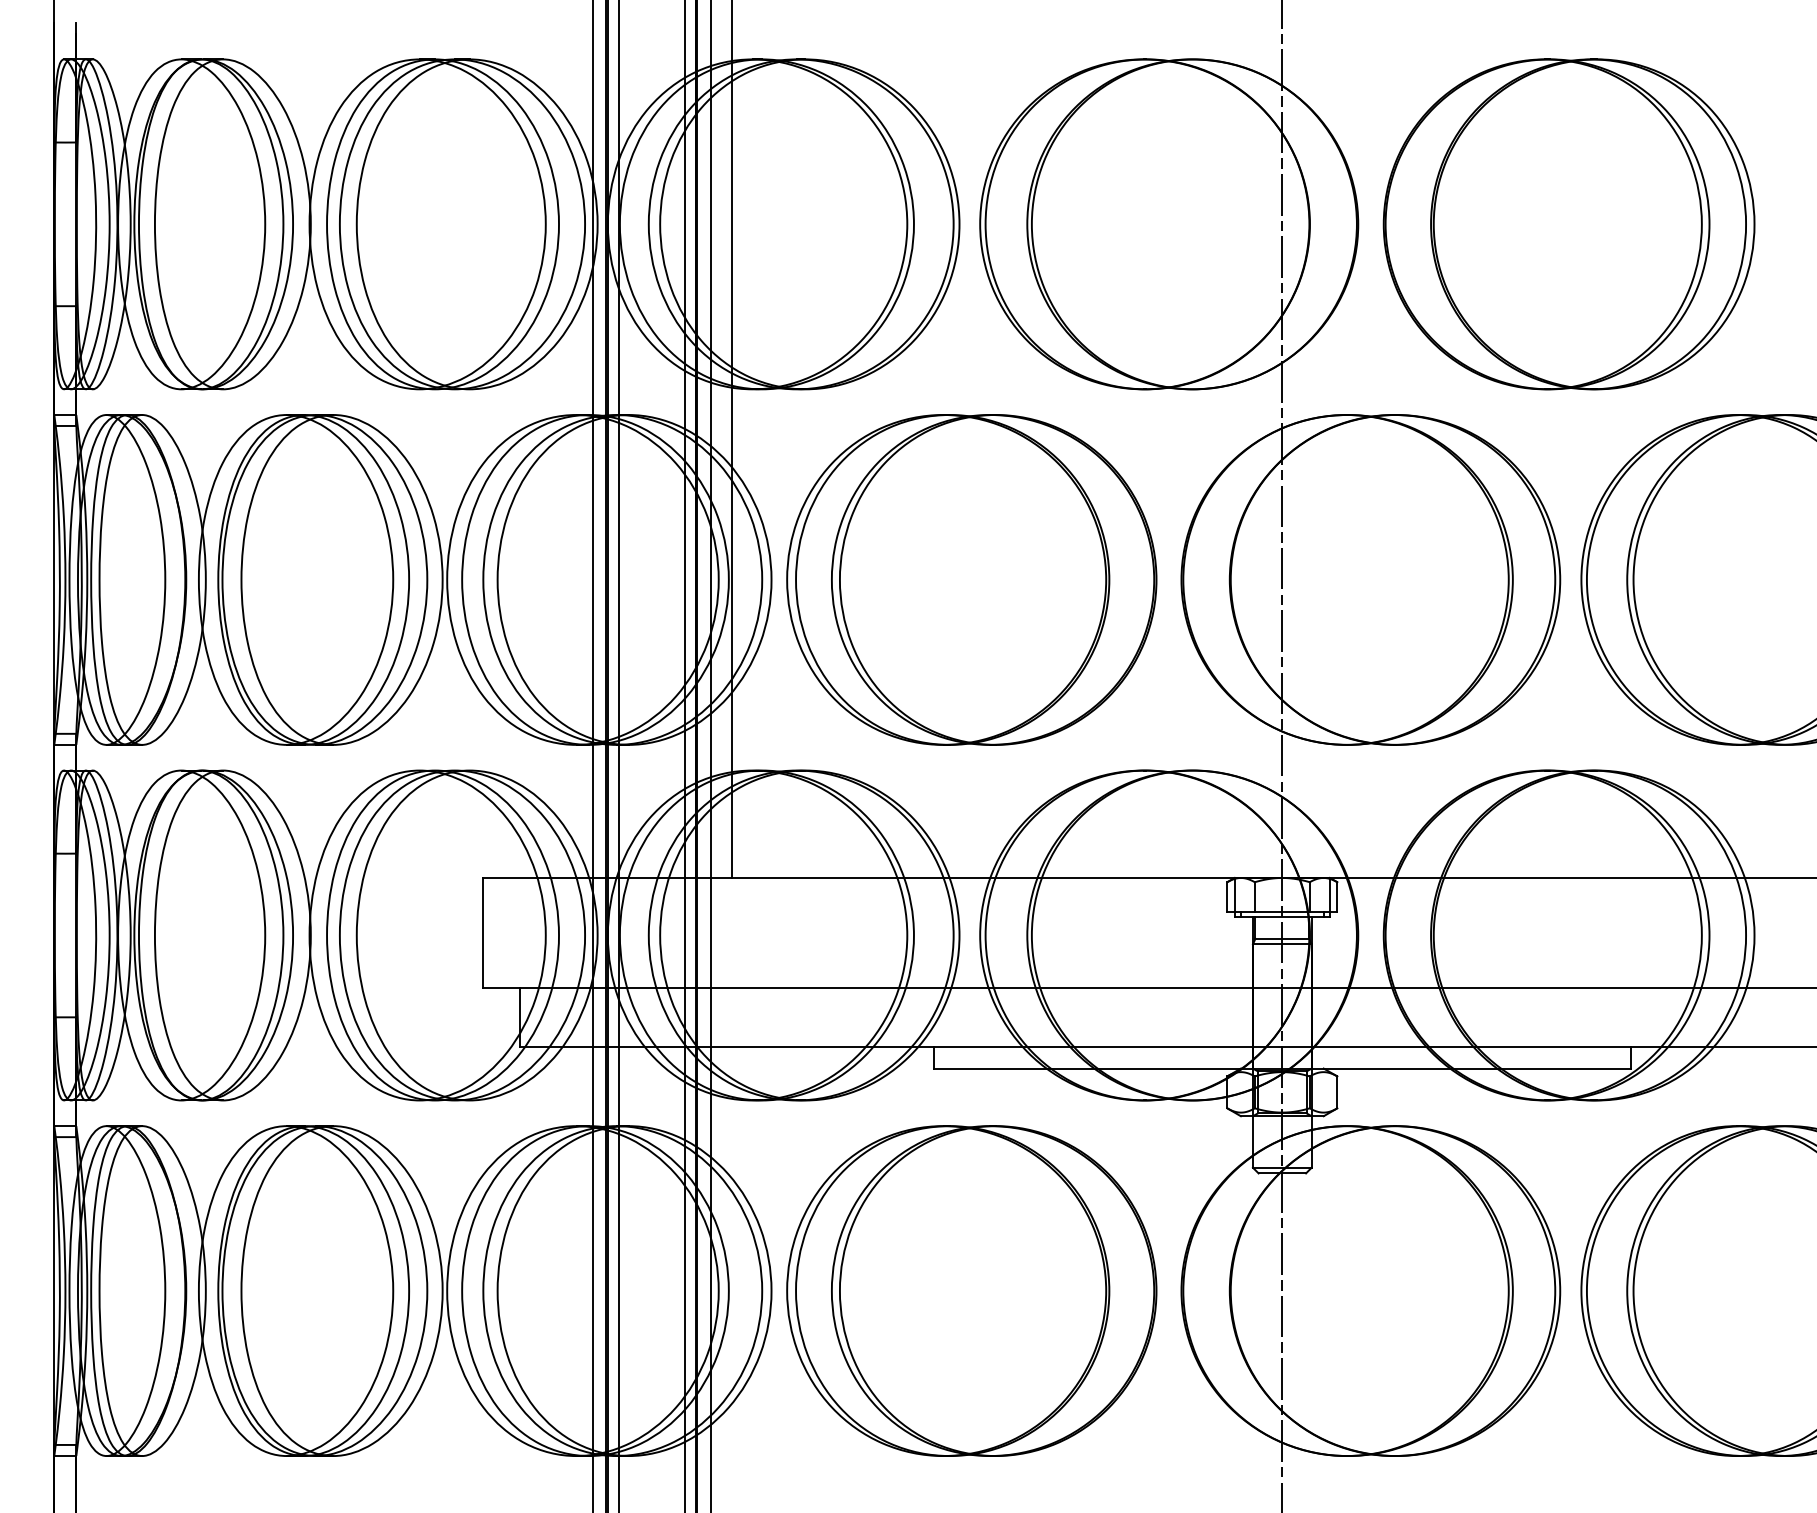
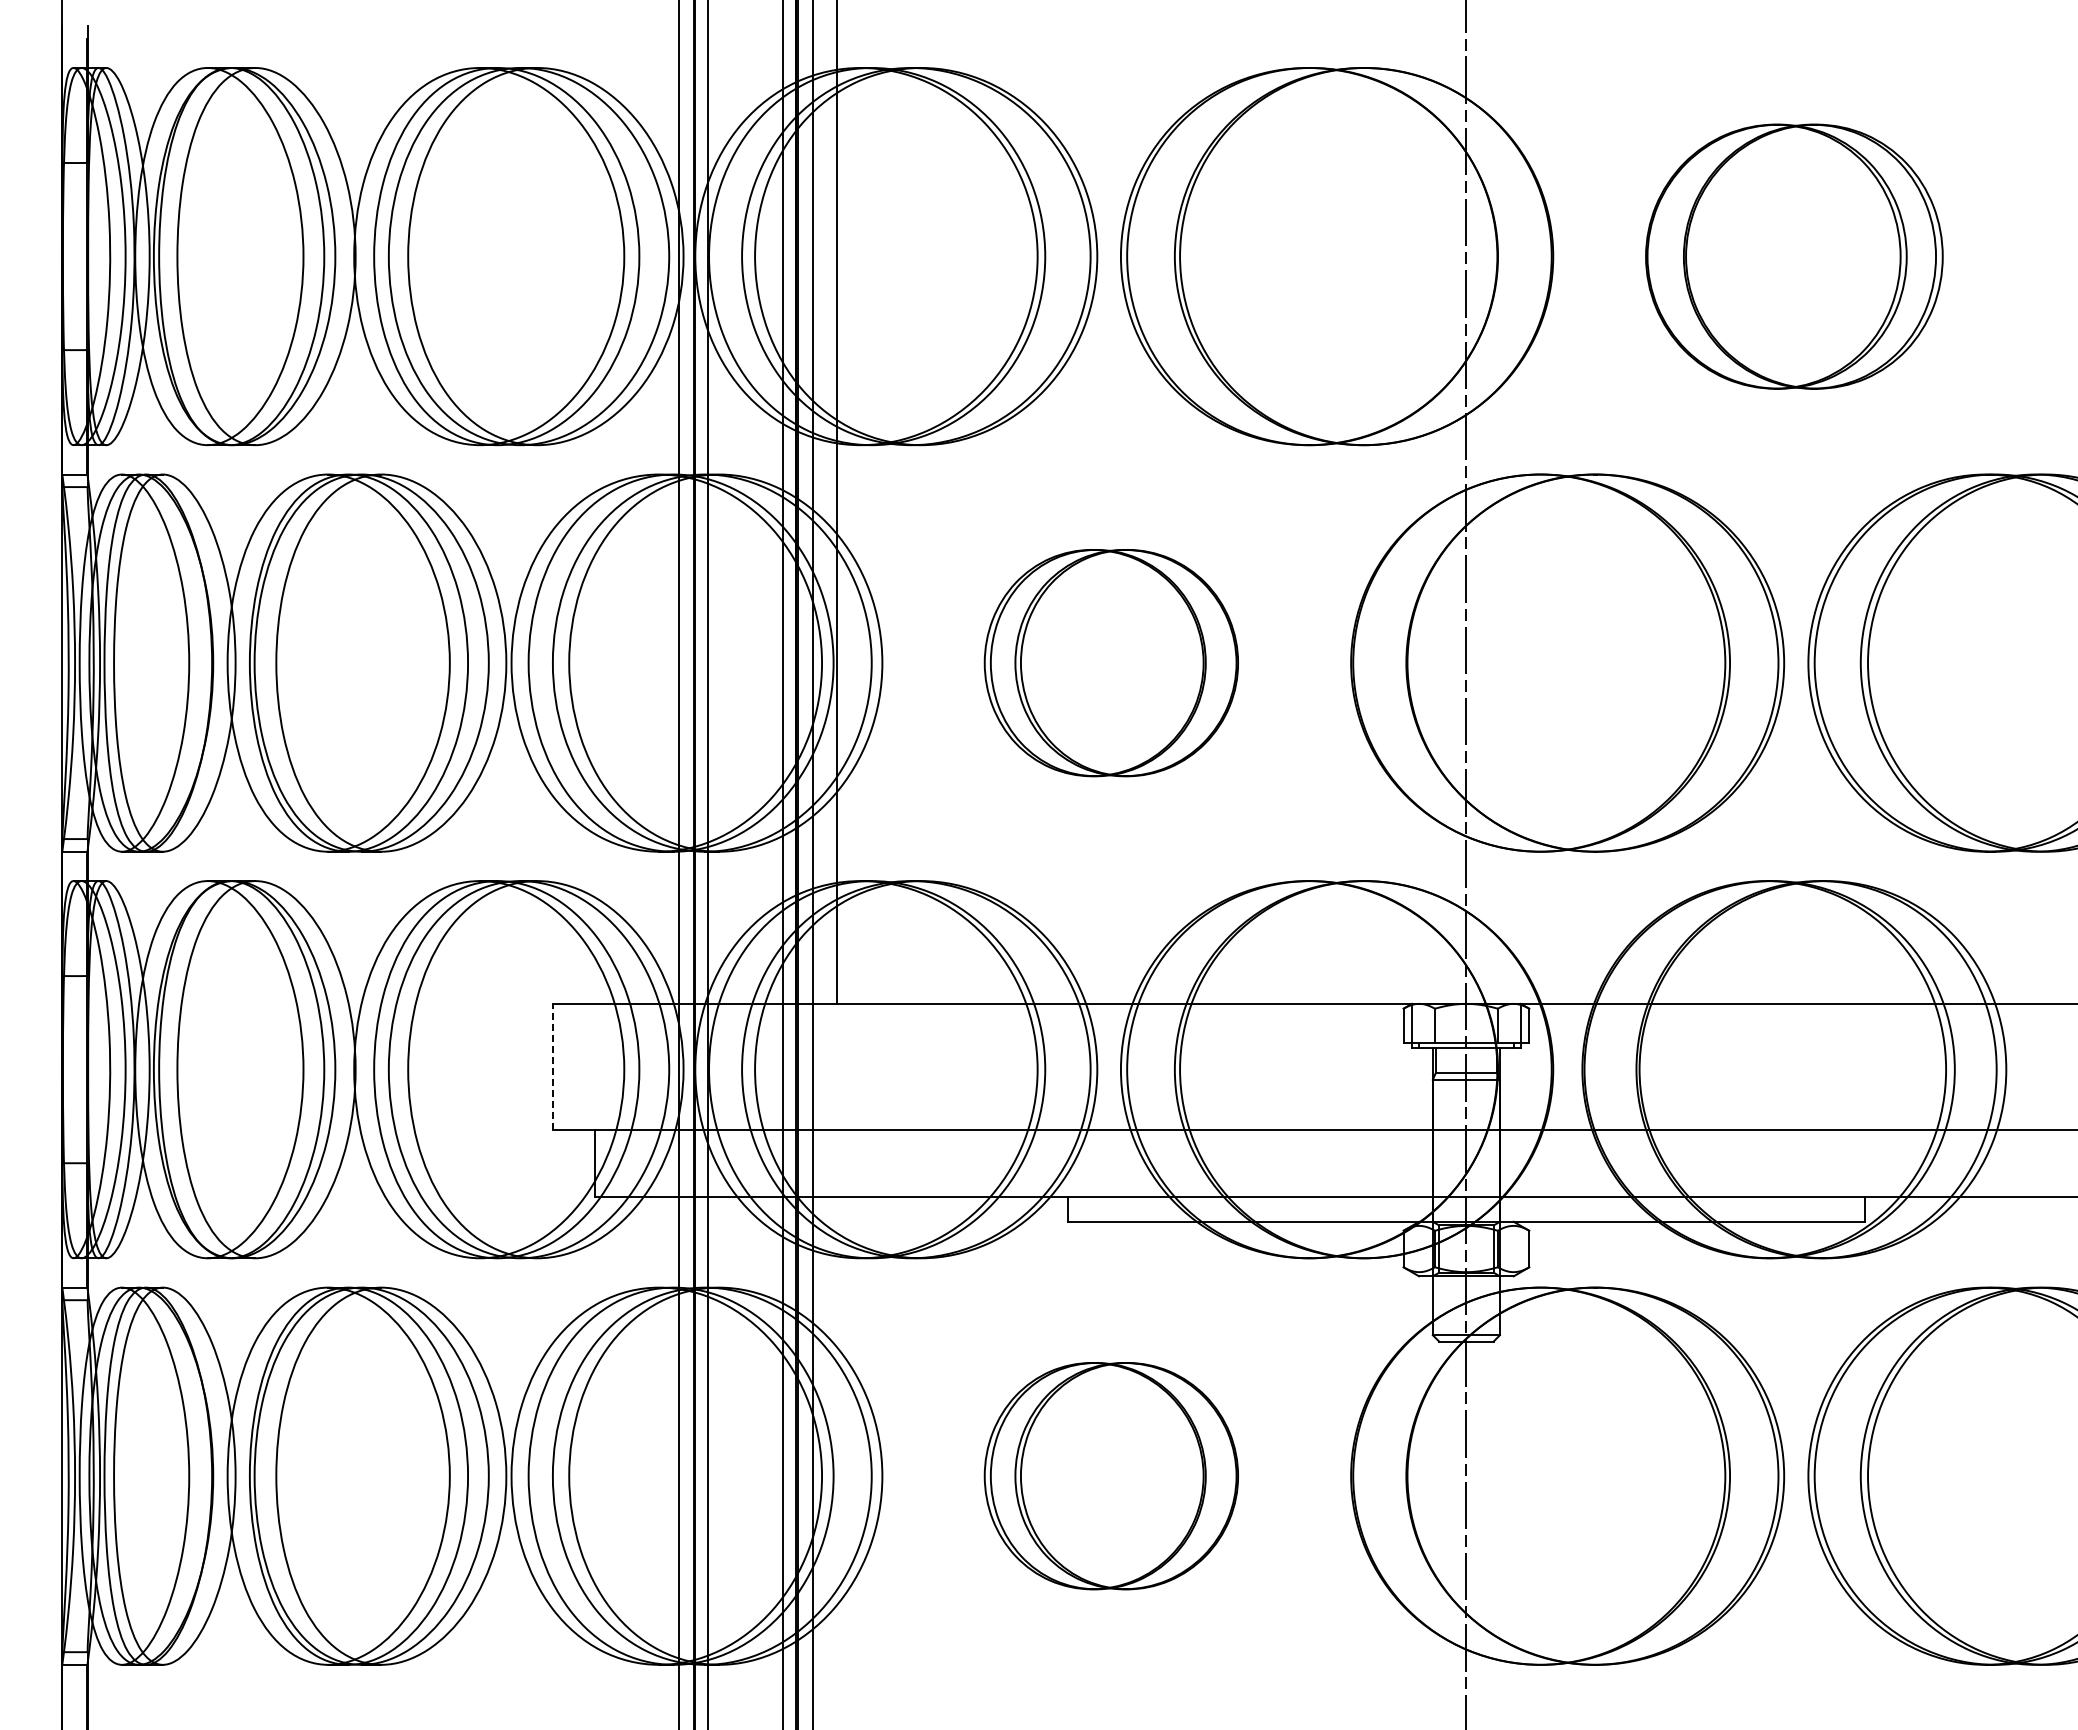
part: (1569, 224) -> (1794, 256), size x0.7
part: (971, 579) -> (1111, 662), size x0.6
line: (483, 932) -> (552, 1066), solid -> dashed
part: (971, 1290) -> (1111, 1475), size x0.6

